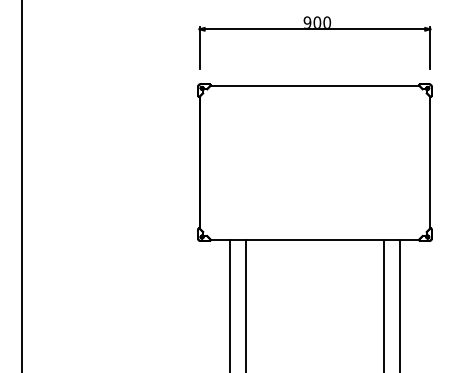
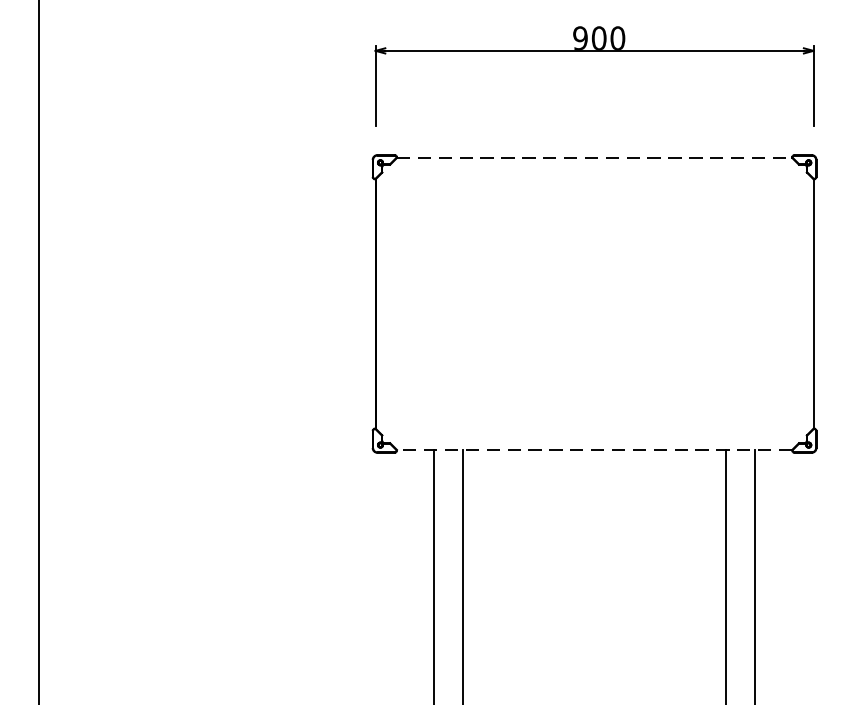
line: (315, 85) -> (595, 157), solid -> dashed
line: (314, 239) -> (593, 449), solid -> dashed

